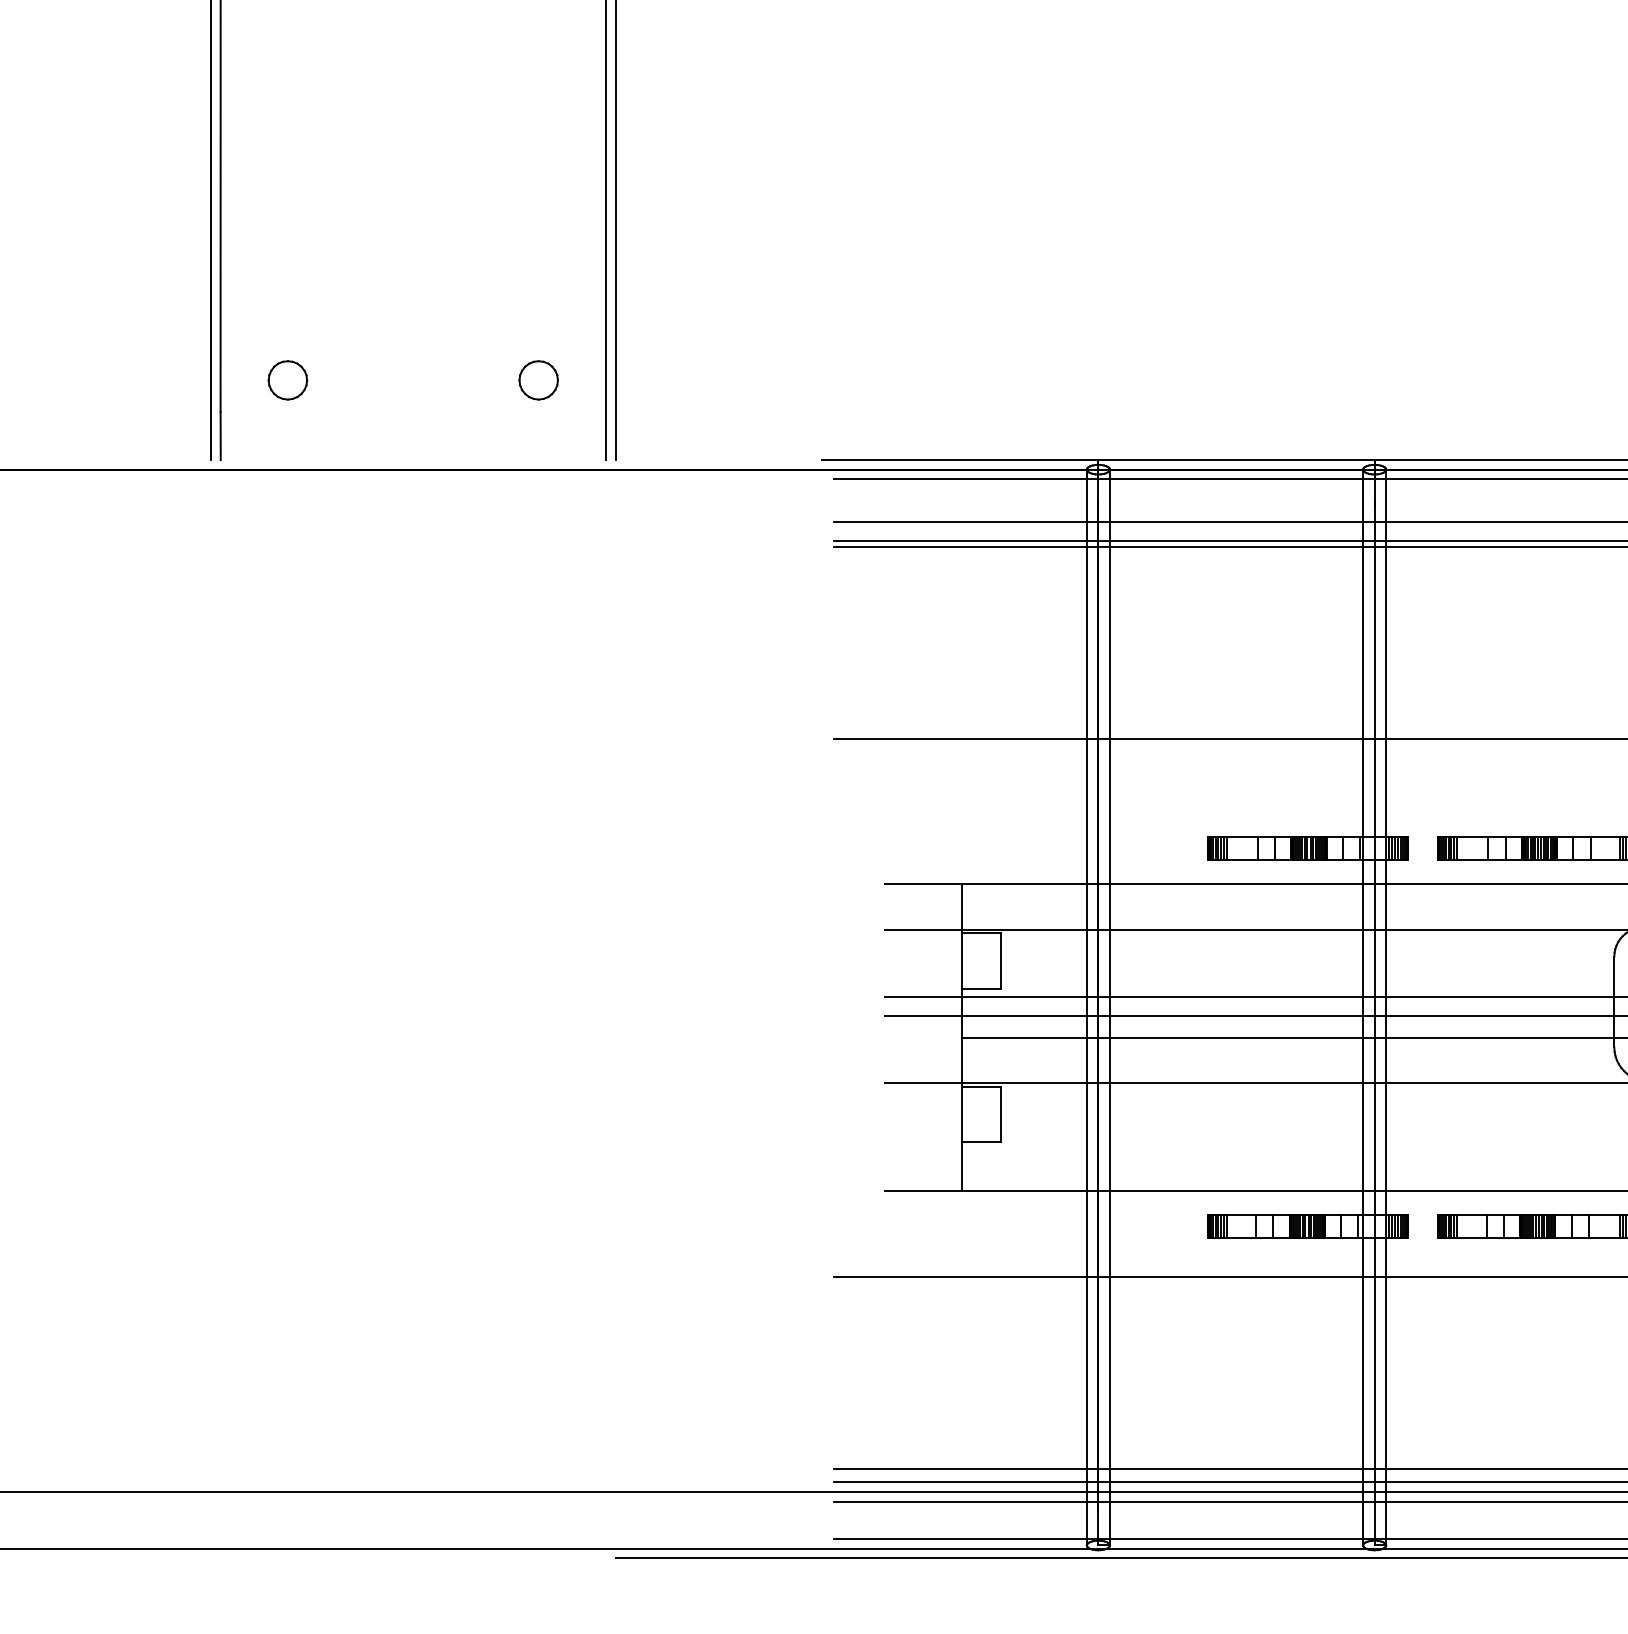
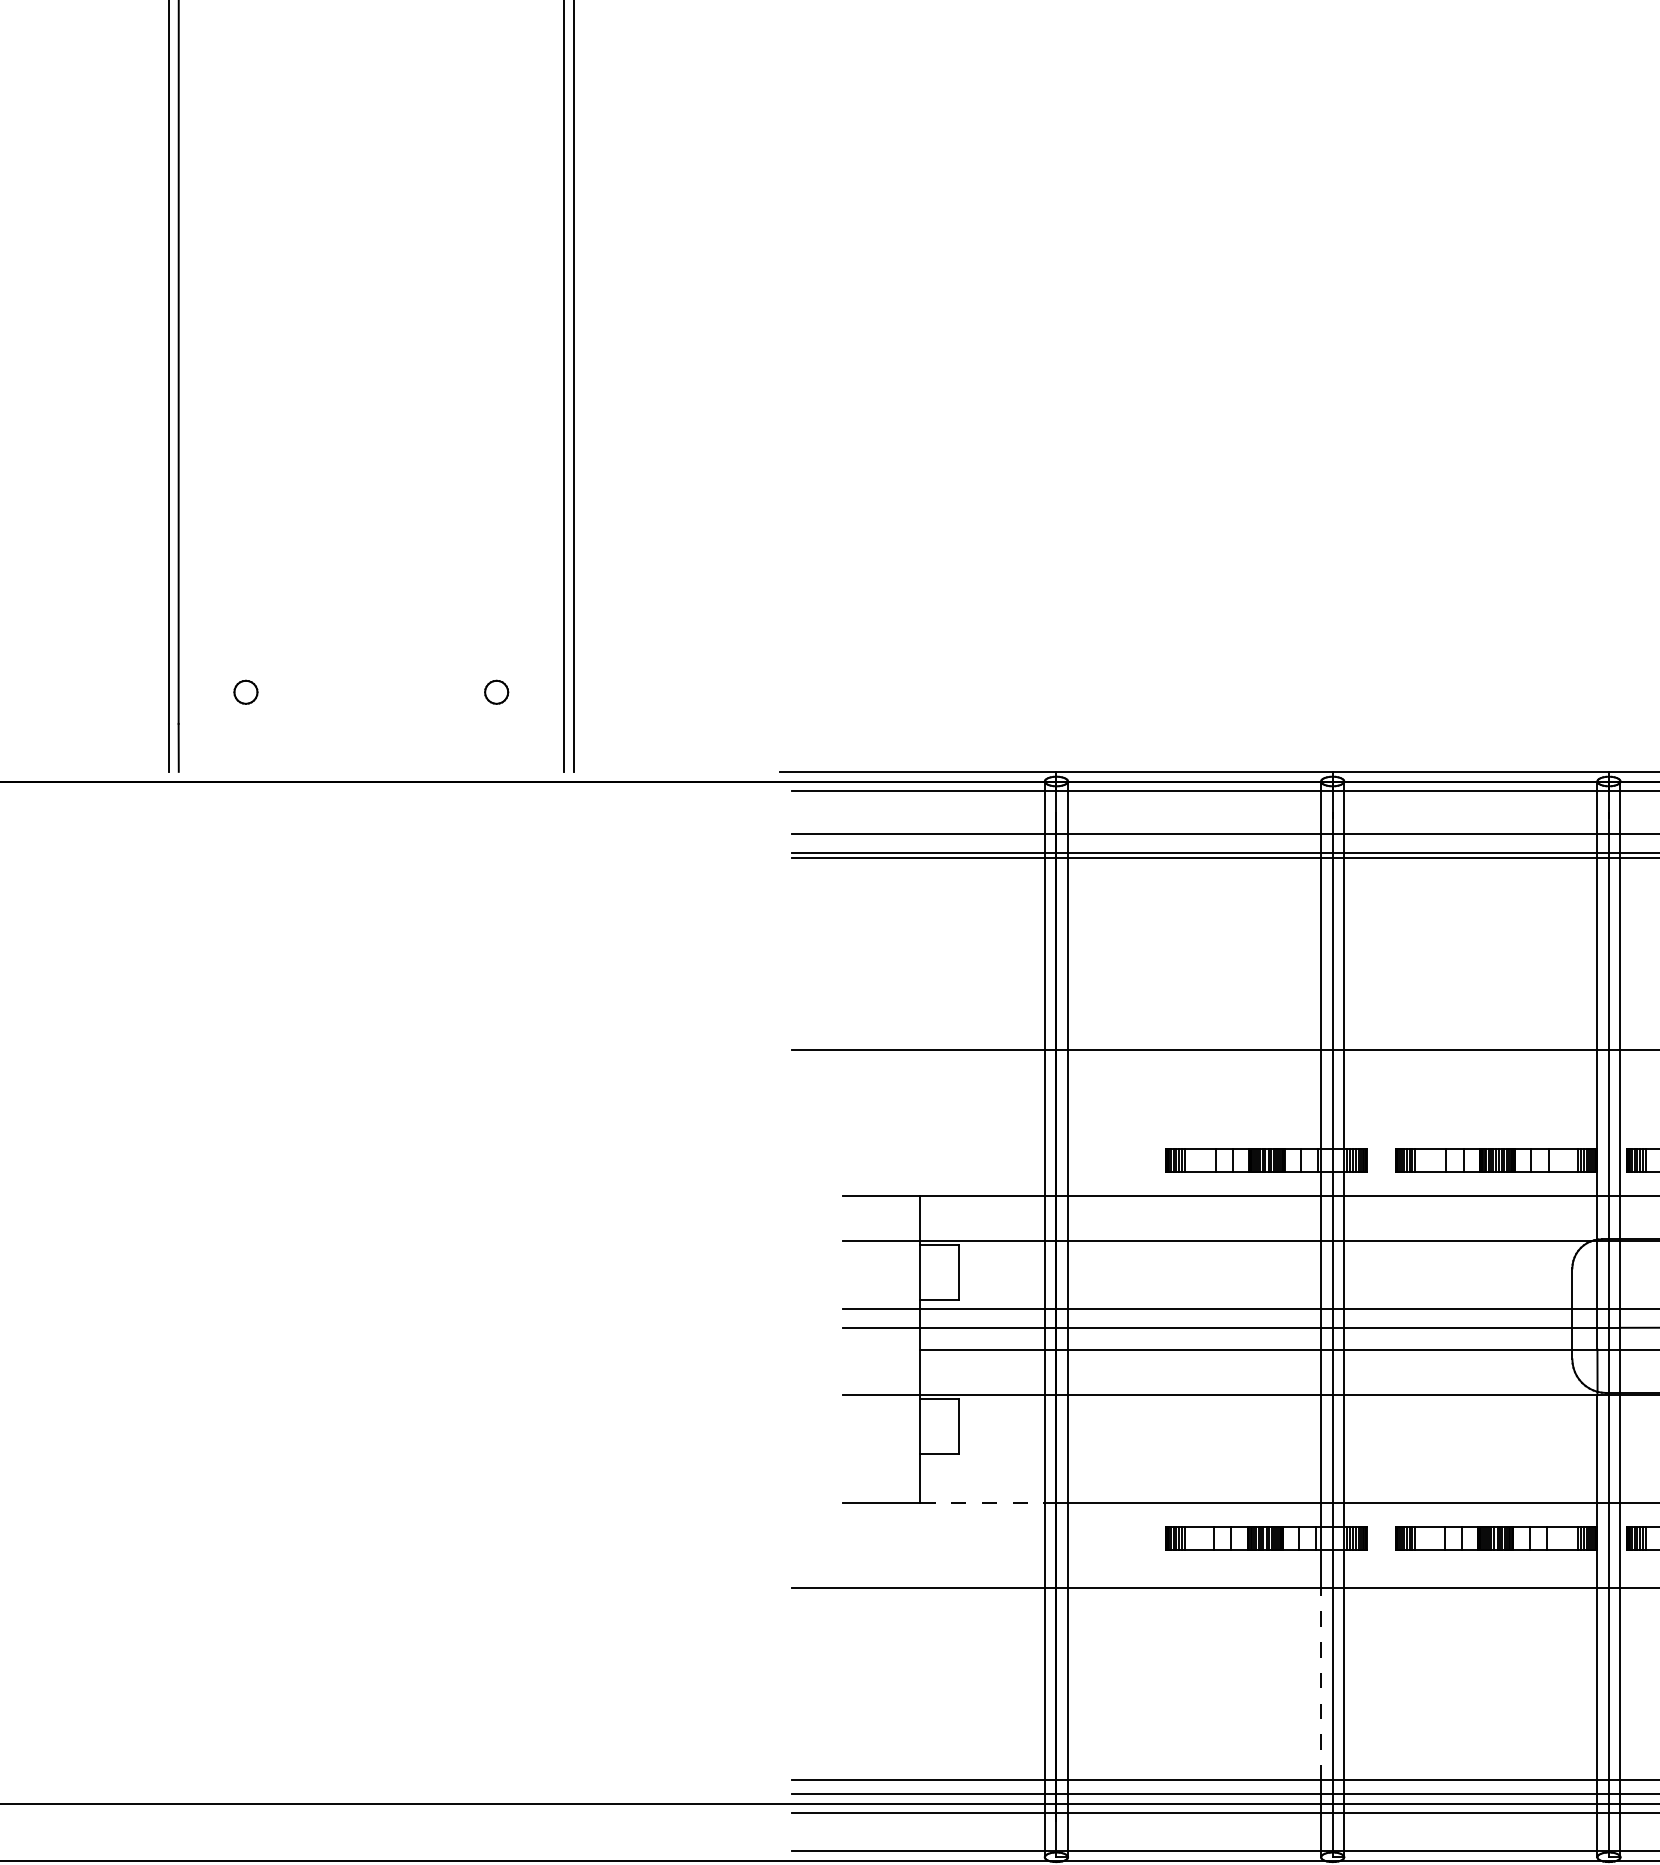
part: (287, 380) -> (245, 692), size x0.6
part: (538, 380) -> (496, 692), size x0.6
line: (1025, 1191) -> (983, 1503), solid -> dashed
line: (1363, 1371) -> (1321, 1683), solid -> dashed

